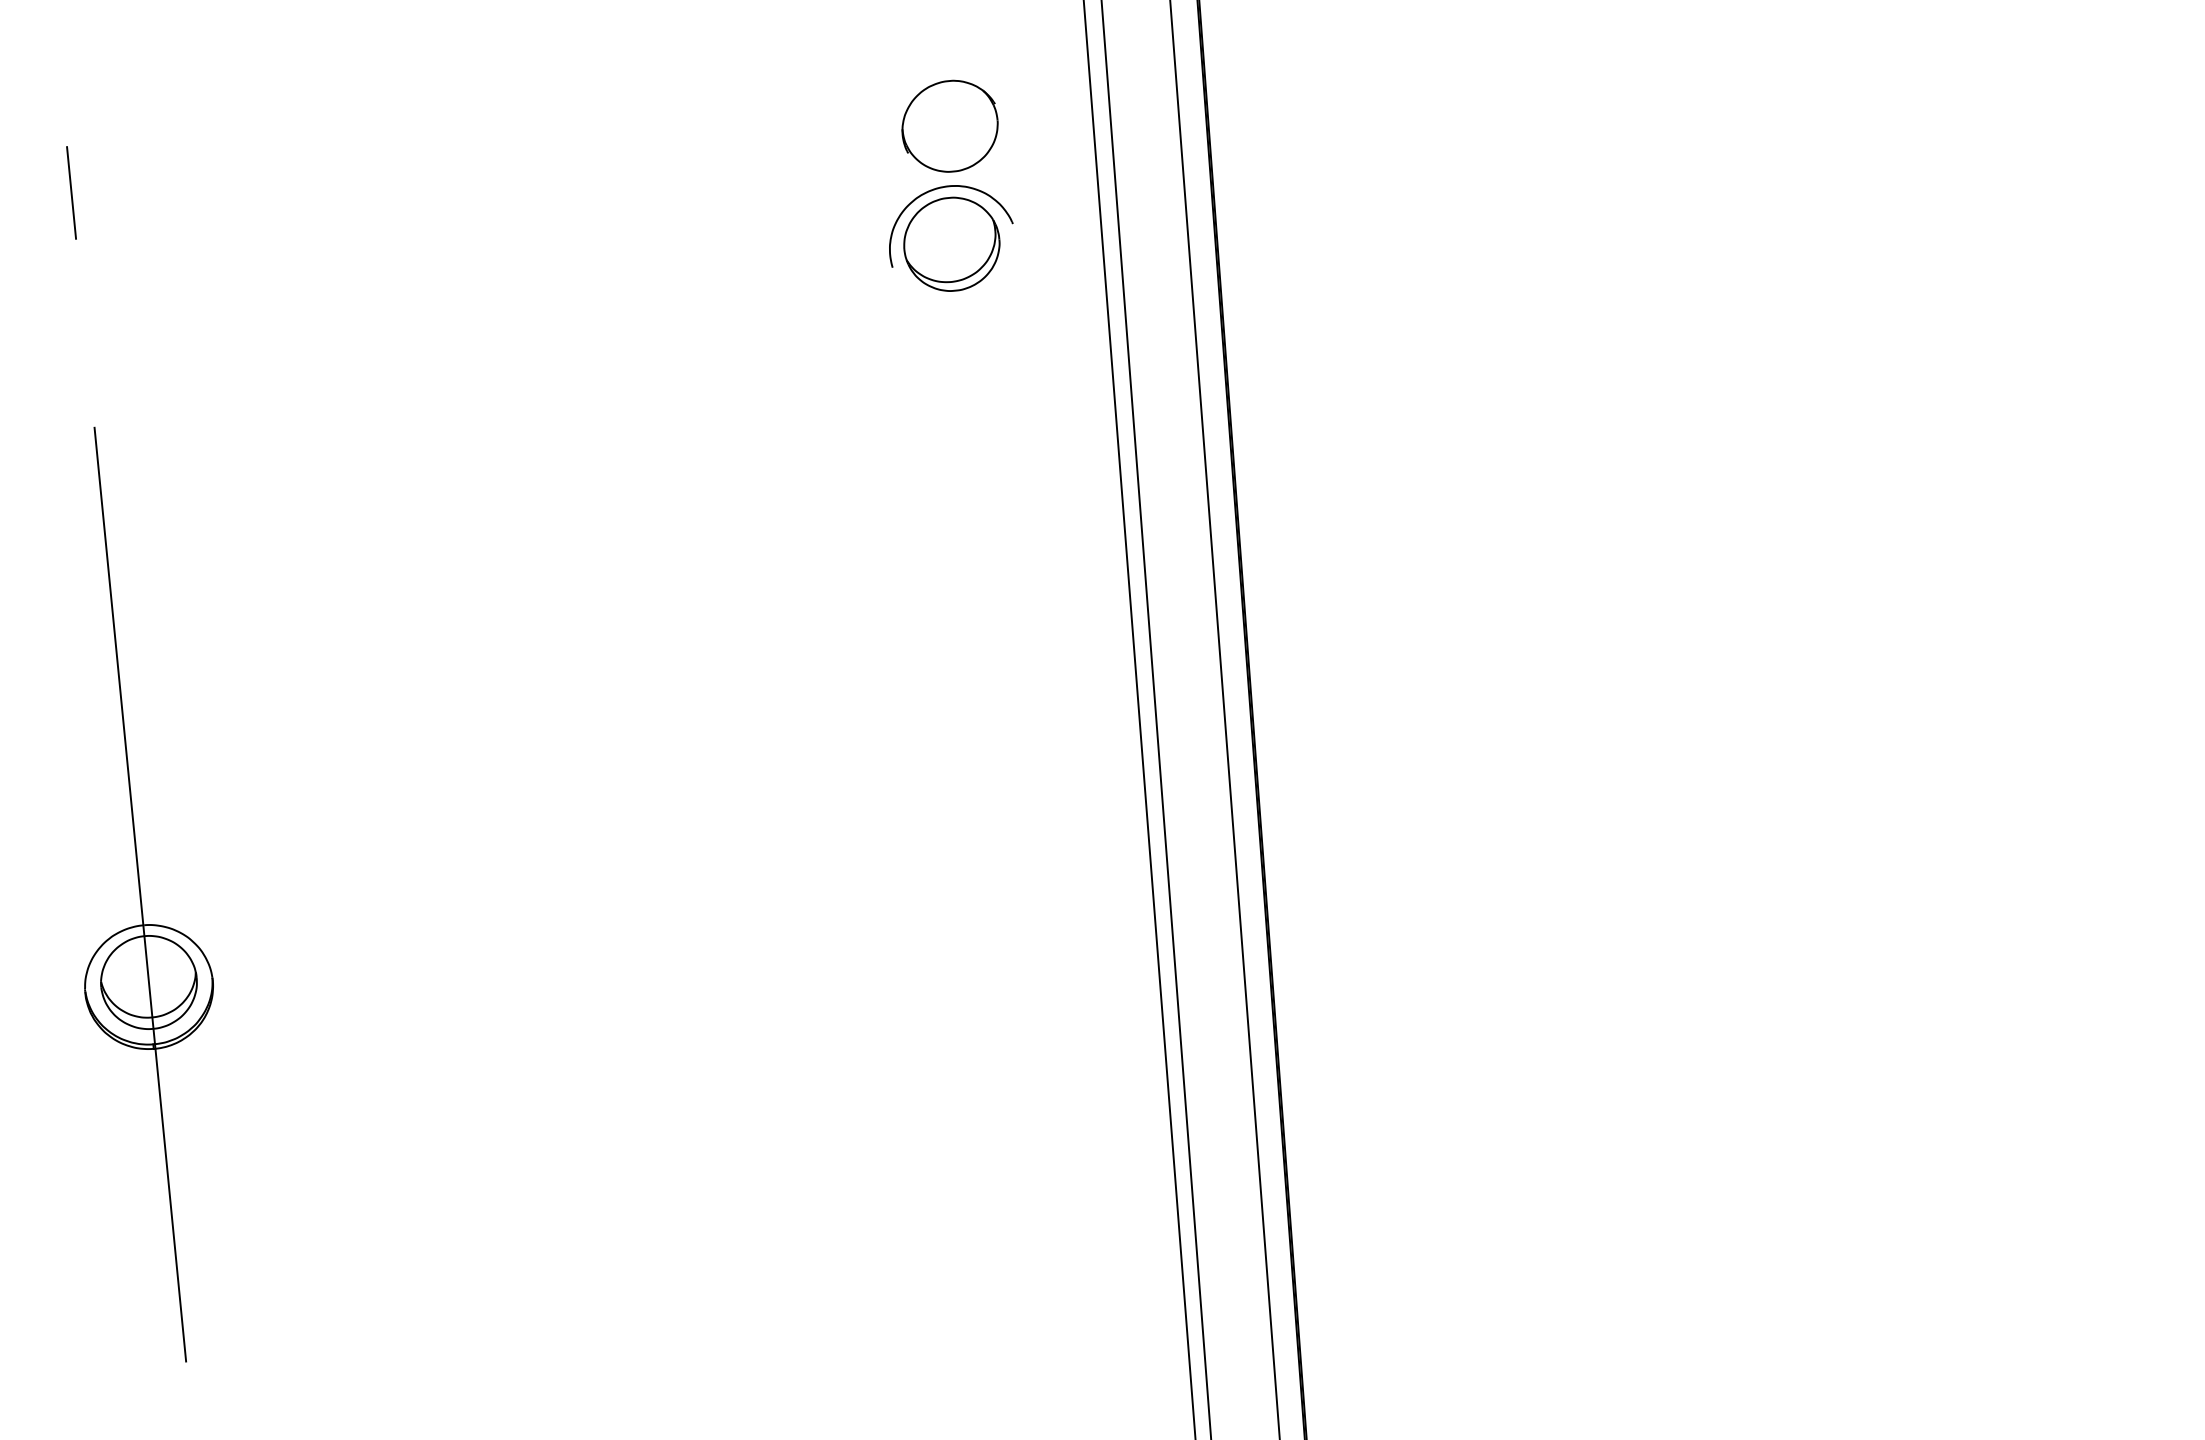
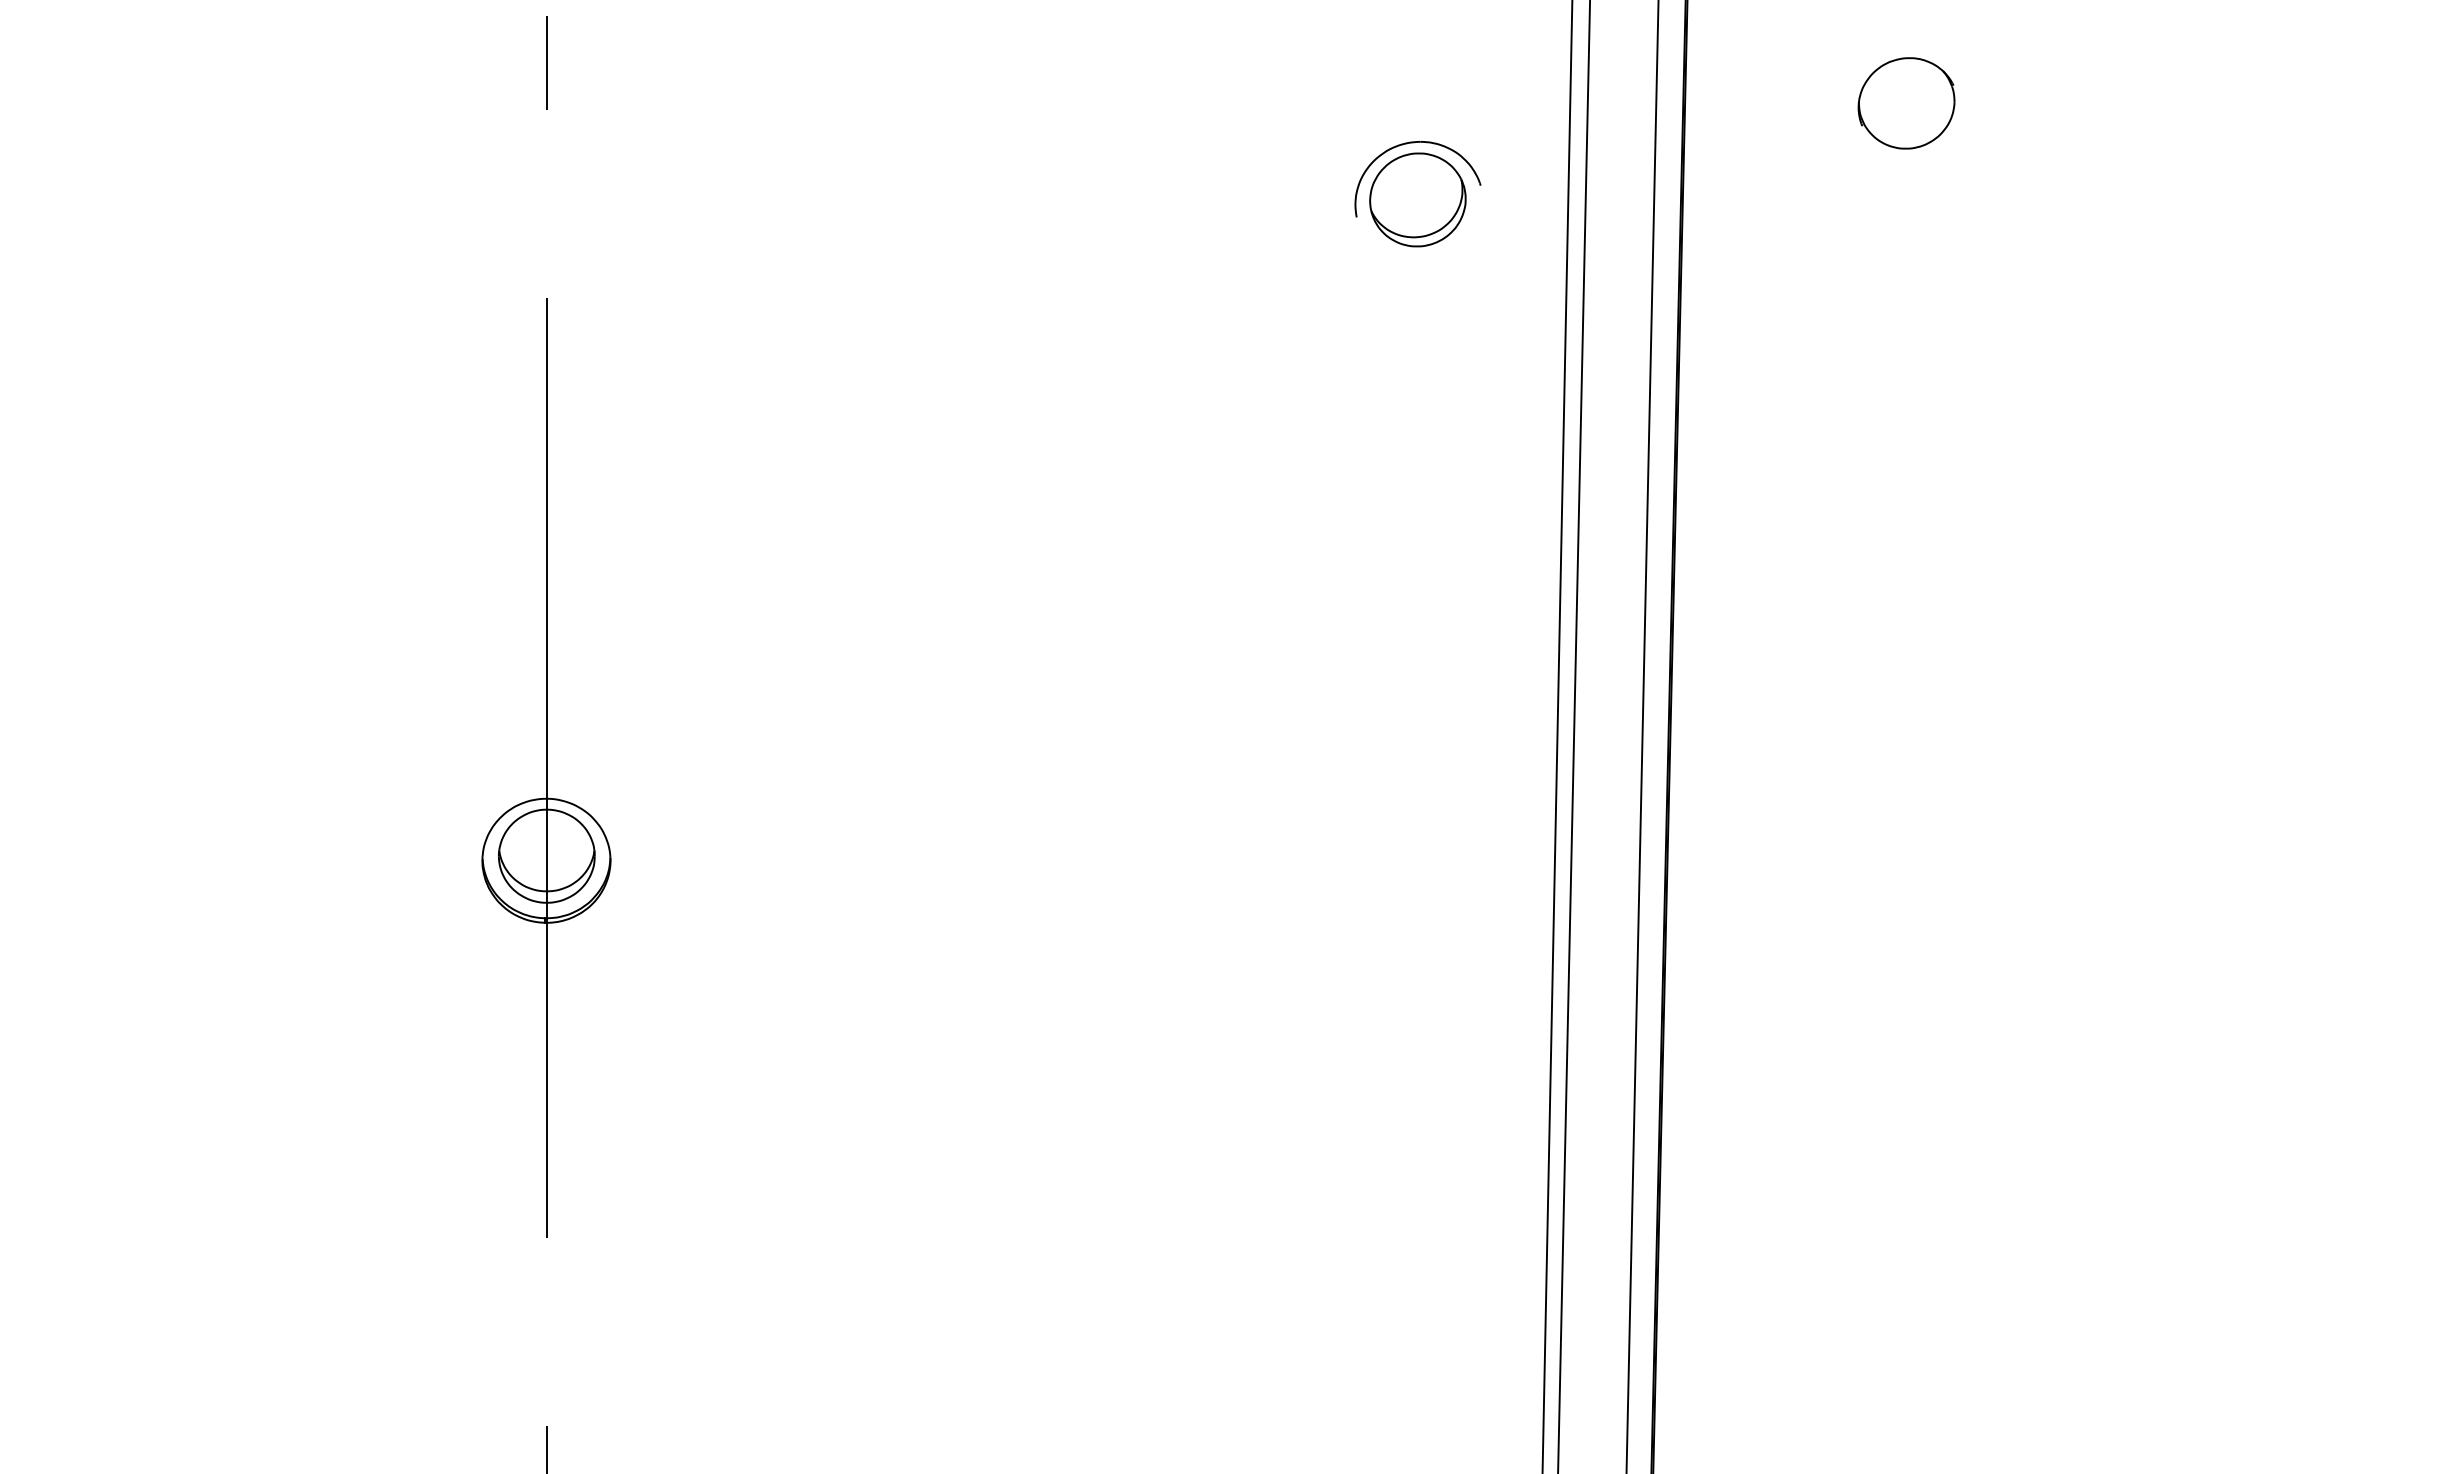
part: (949, 126) -> (1906, 103), moved

